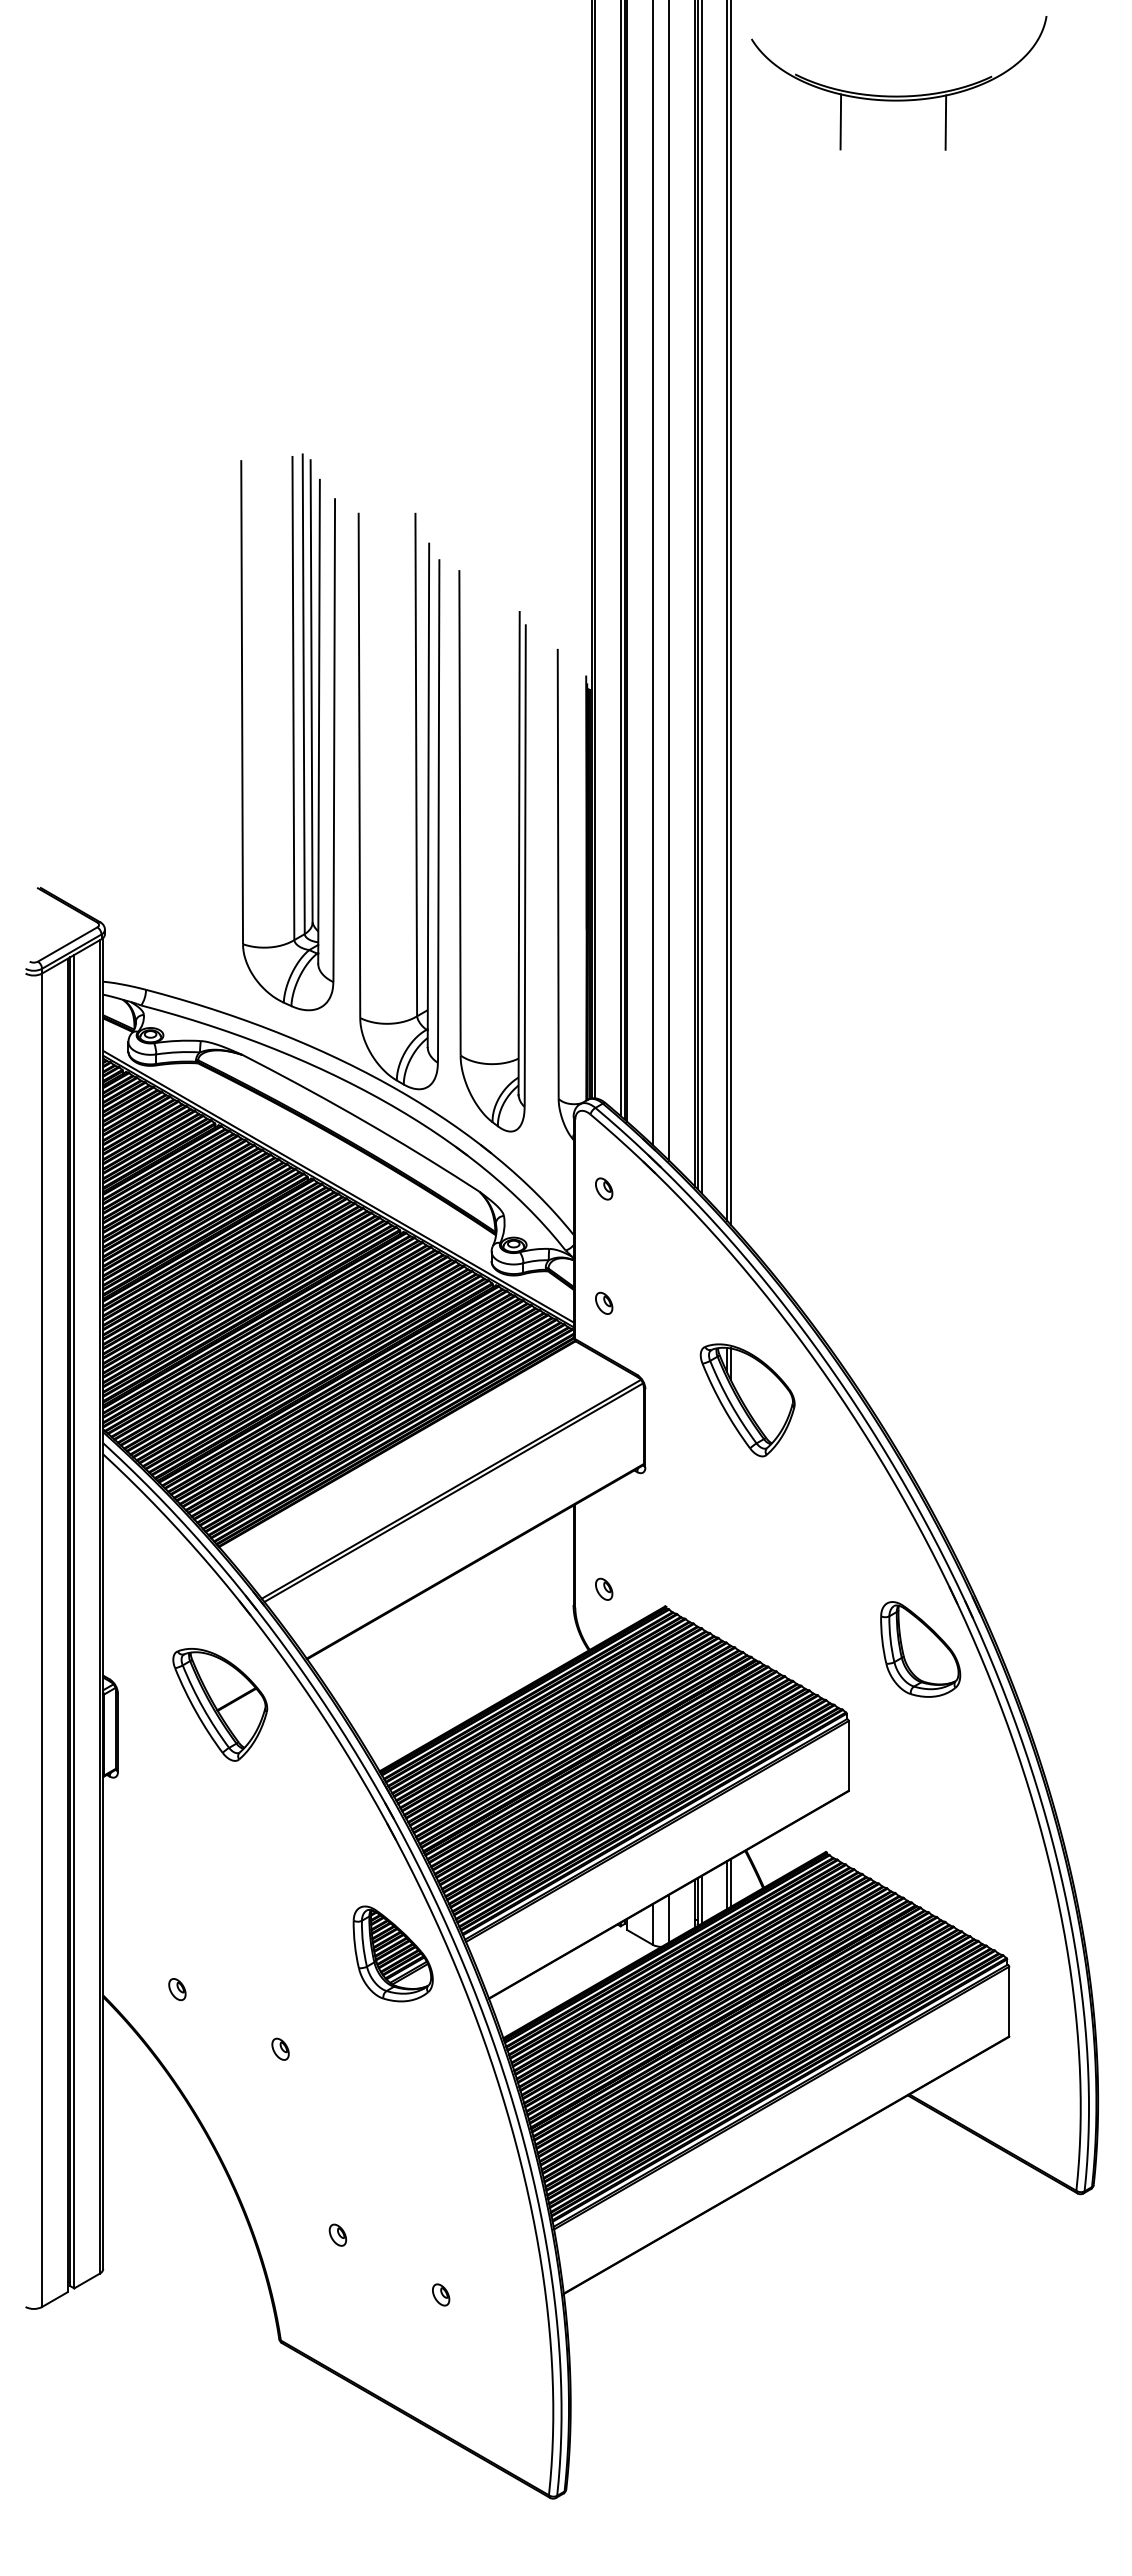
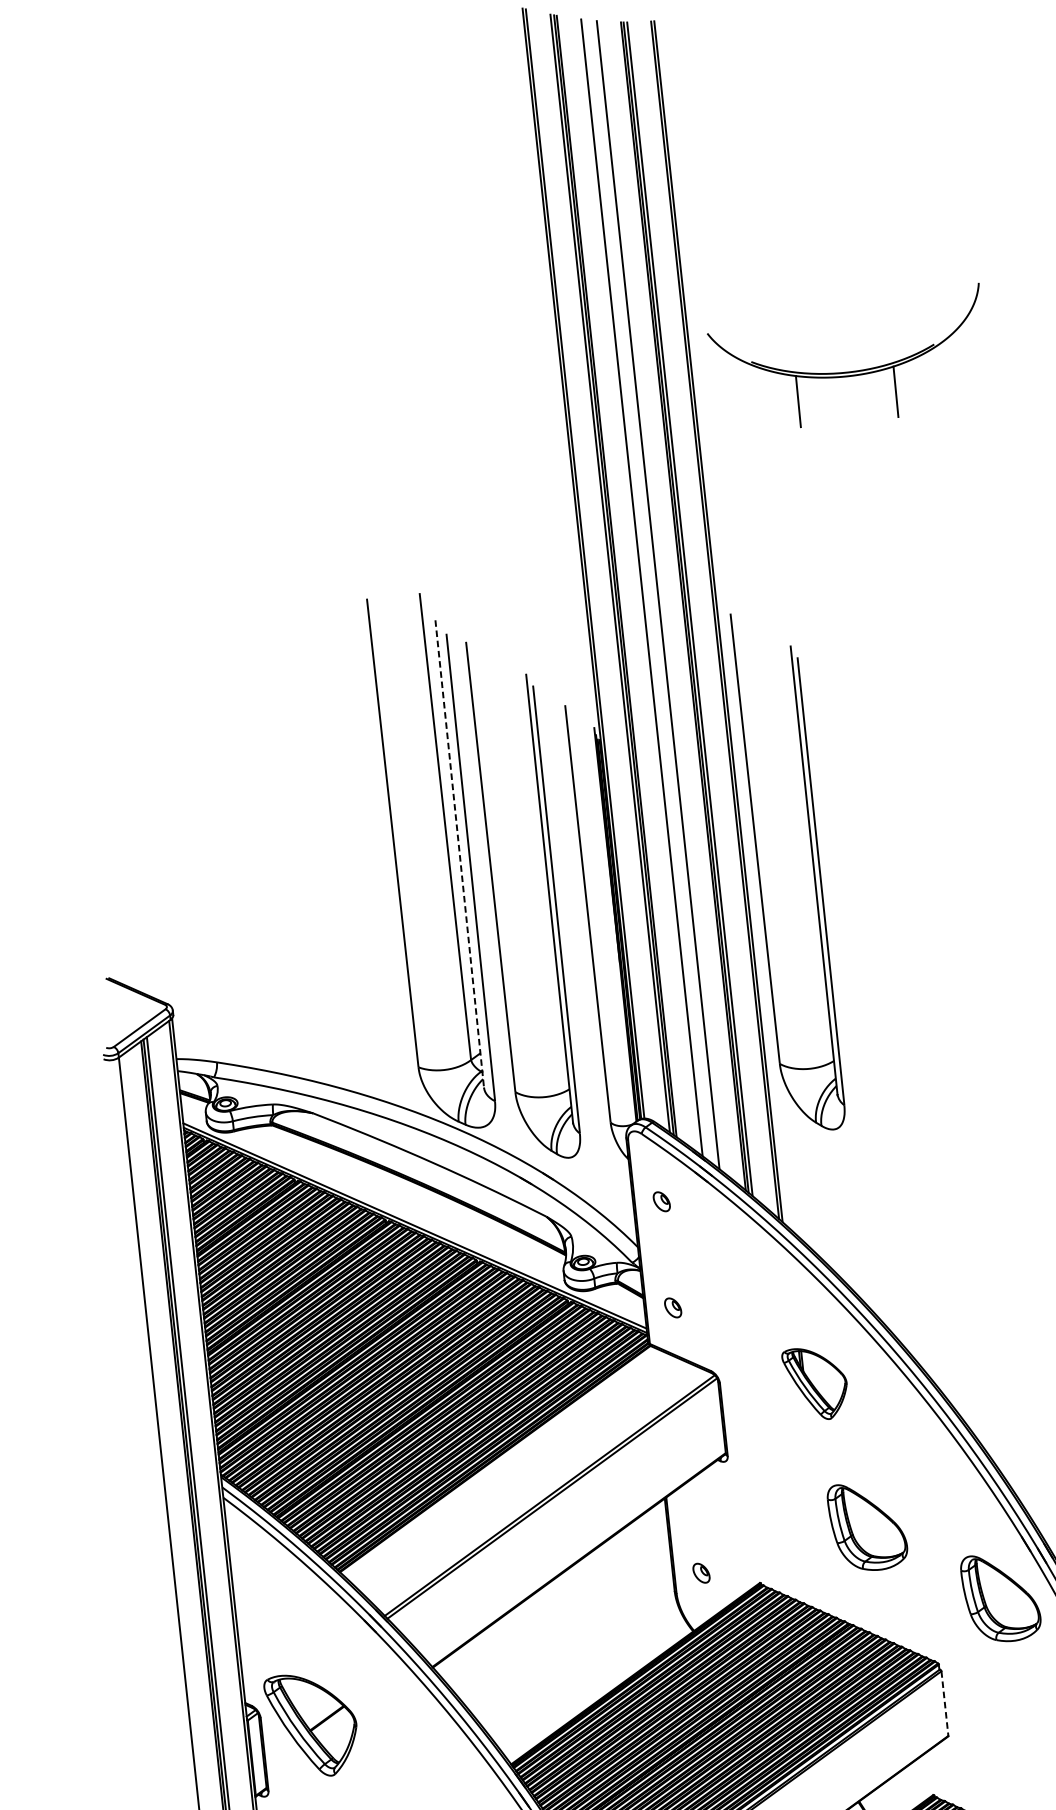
part: (899, 95) -> (850, 371), moved
part: (287, 732) -> (322, 809), removed
line: (428, 795) -> (459, 854), solid -> dashed
part: (803, 851) -> (813, 868), added
part: (747, 1400) -> (815, 1383), size x0.7
part: (786, 1558) -> (867, 1526), added
part: (220, 1704) -> (312, 1724), moved
line: (848, 1755) -> (944, 1703), solid -> dashed

